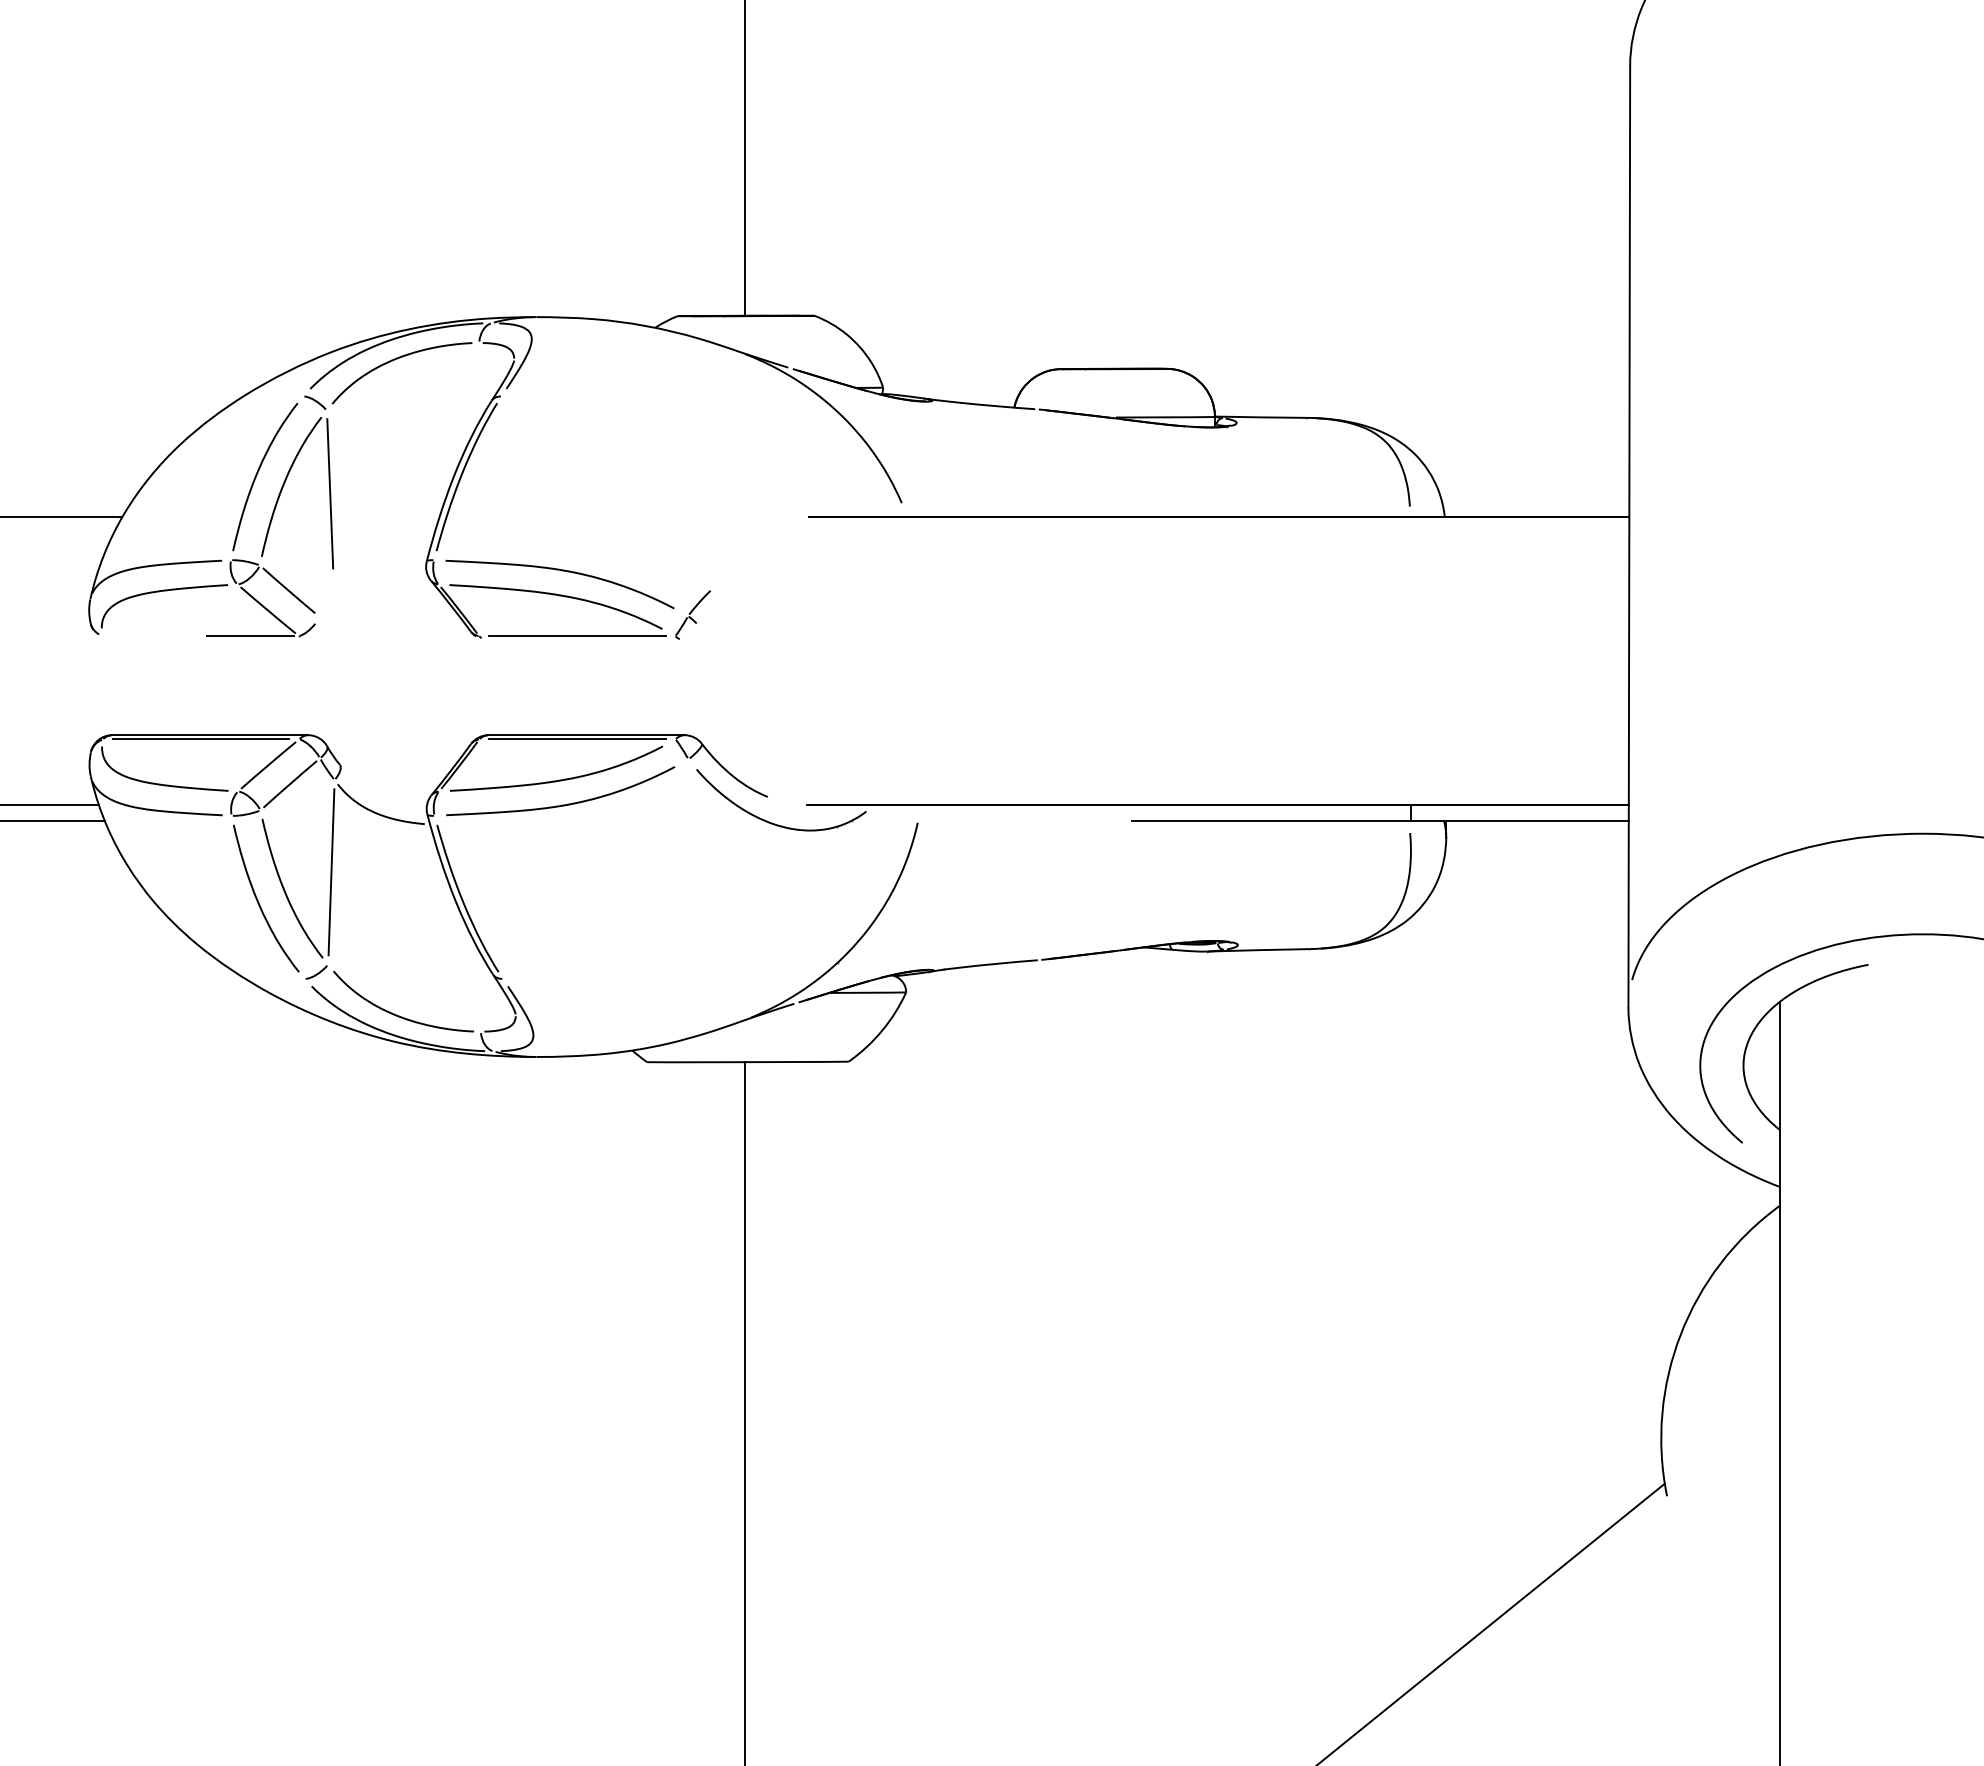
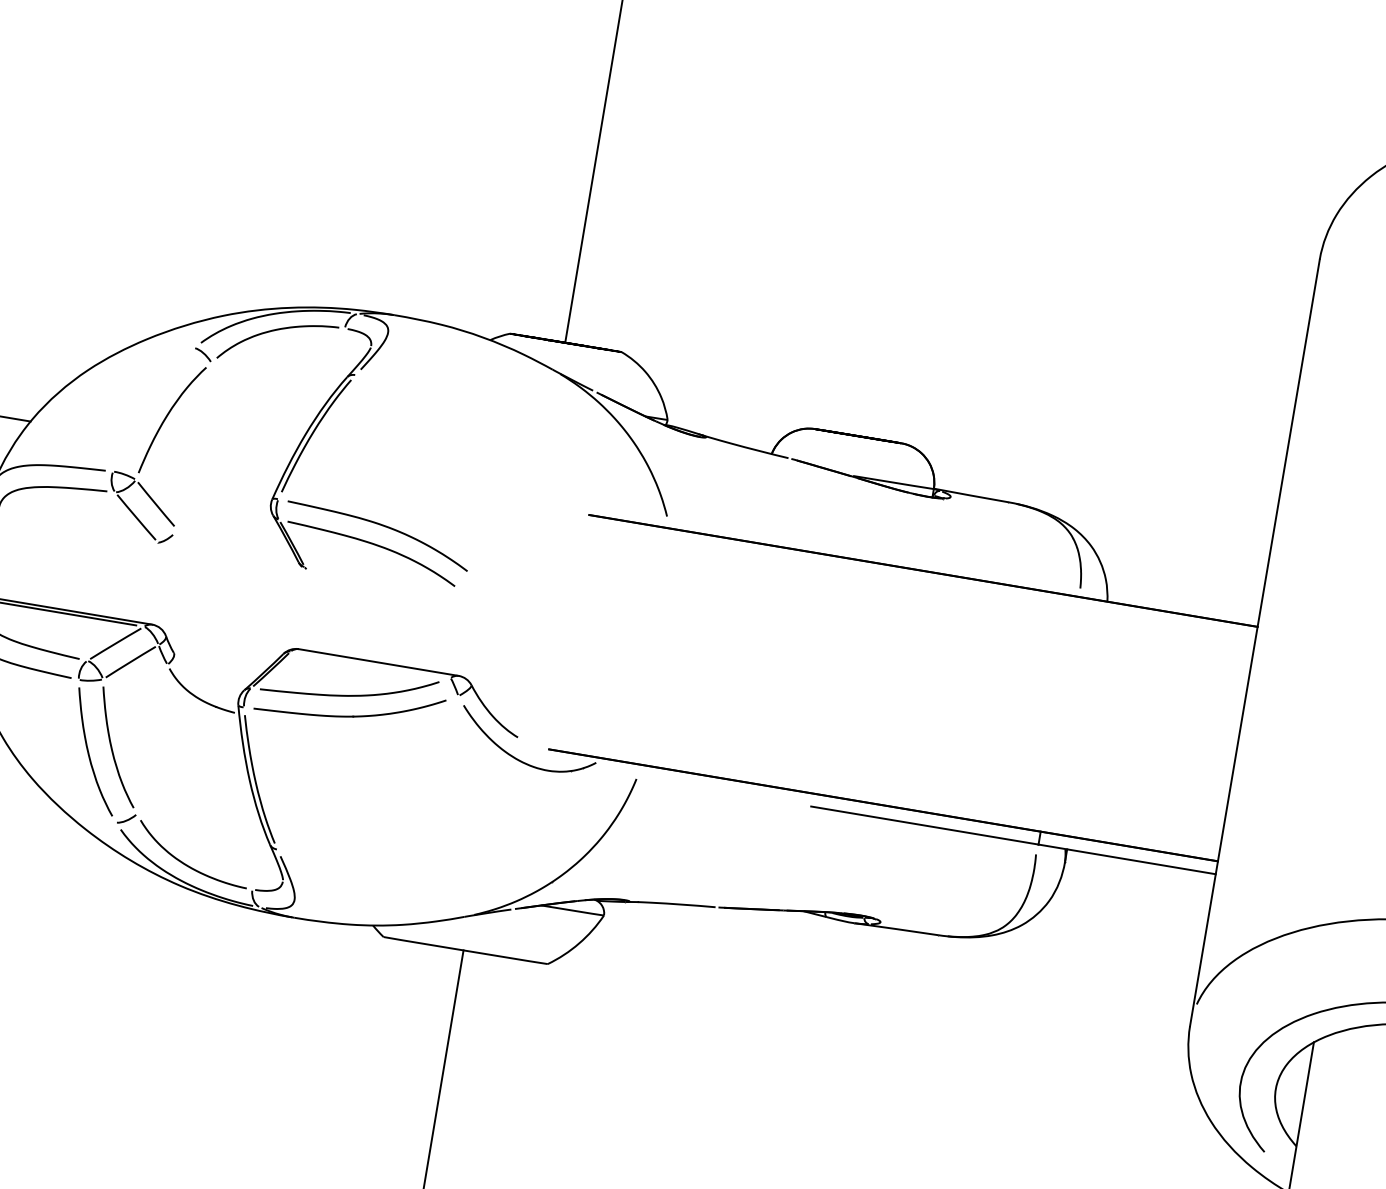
curve: (258, 473) -> (147, 404), removed
line: (330, 493) -> (203, 430), removed
part: (692, 614) -> (481, 578), removed
line: (250, 636) -> (118, 536), removed
line: (576, 636) -> (384, 580), removed
line: (577, 739) -> (370, 664), removed
line: (331, 872) -> (152, 739), removed

